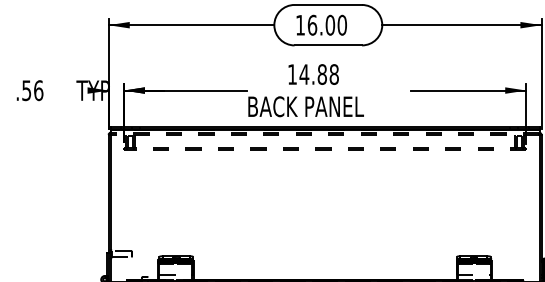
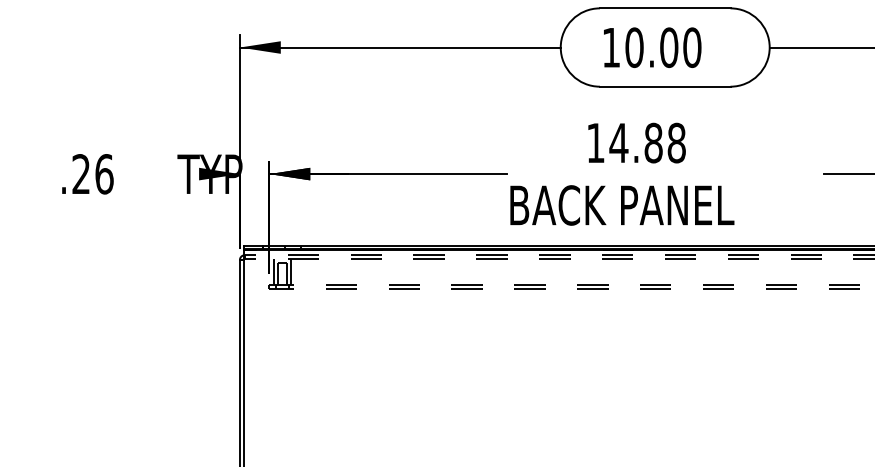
text: (312, 24) -> (634, 46), 16.00 -> 10.00
text: (26, 90) -> (80, 173), .56 -> .26

